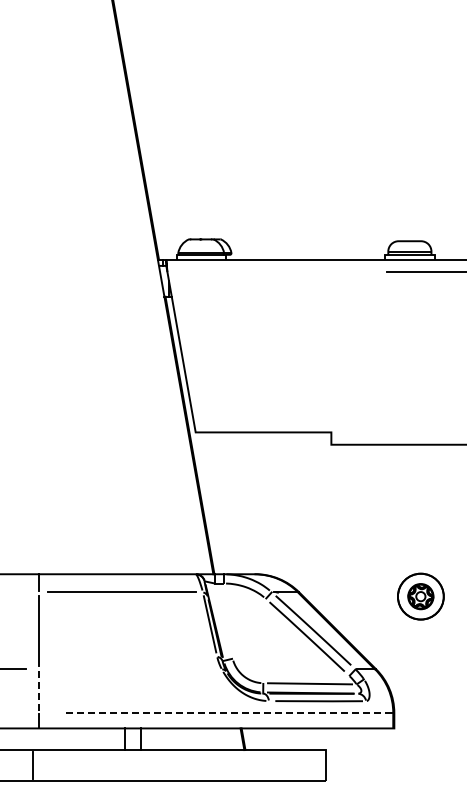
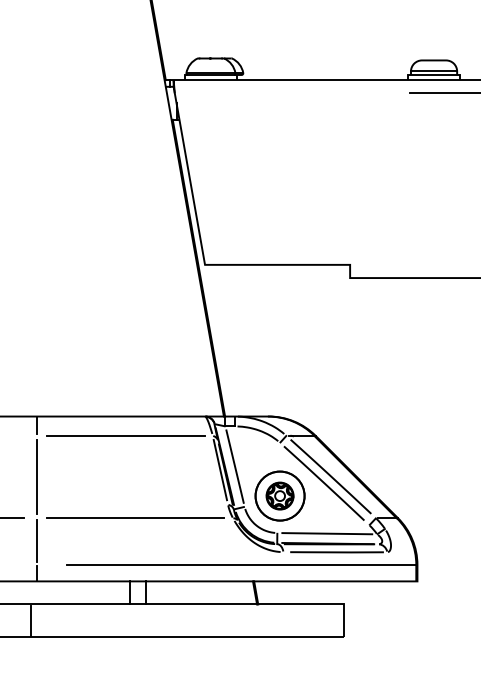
part: (420, 596) -> (279, 495), moved
line: (223, 620) -> (234, 465), added
line: (130, 669) -> (135, 518), added
line: (38, 690) -> (36, 540), dashed -> solid
line: (229, 713) -> (241, 565), dashed -> solid

